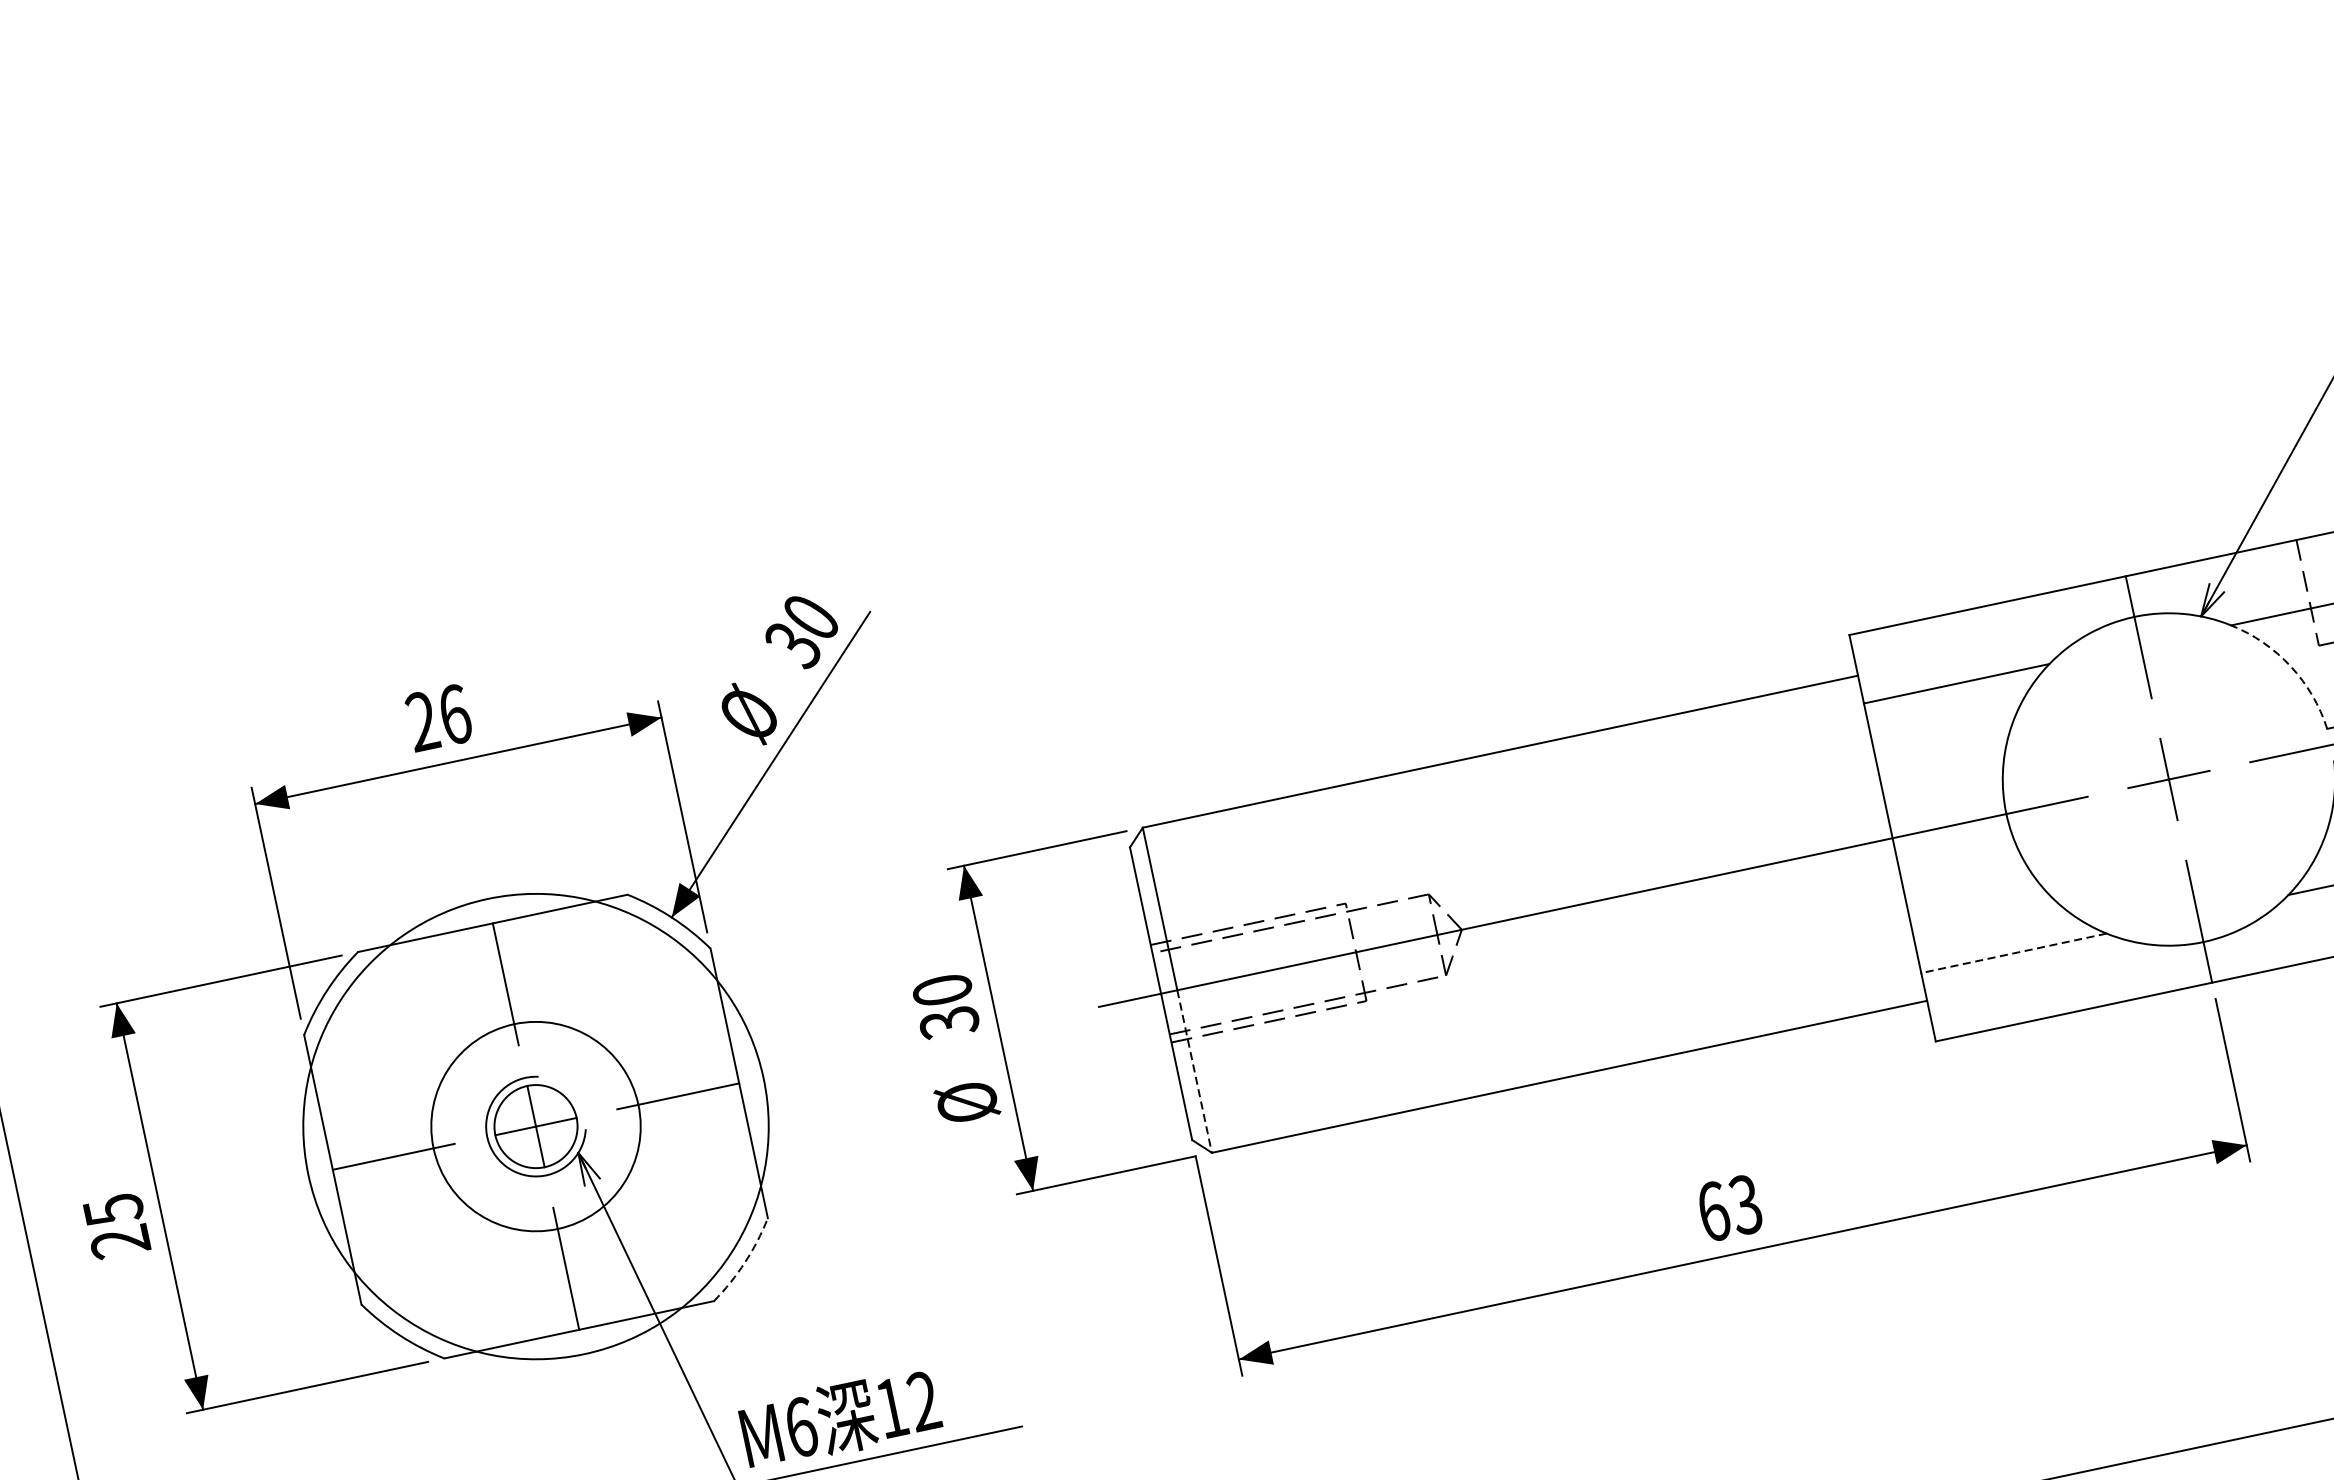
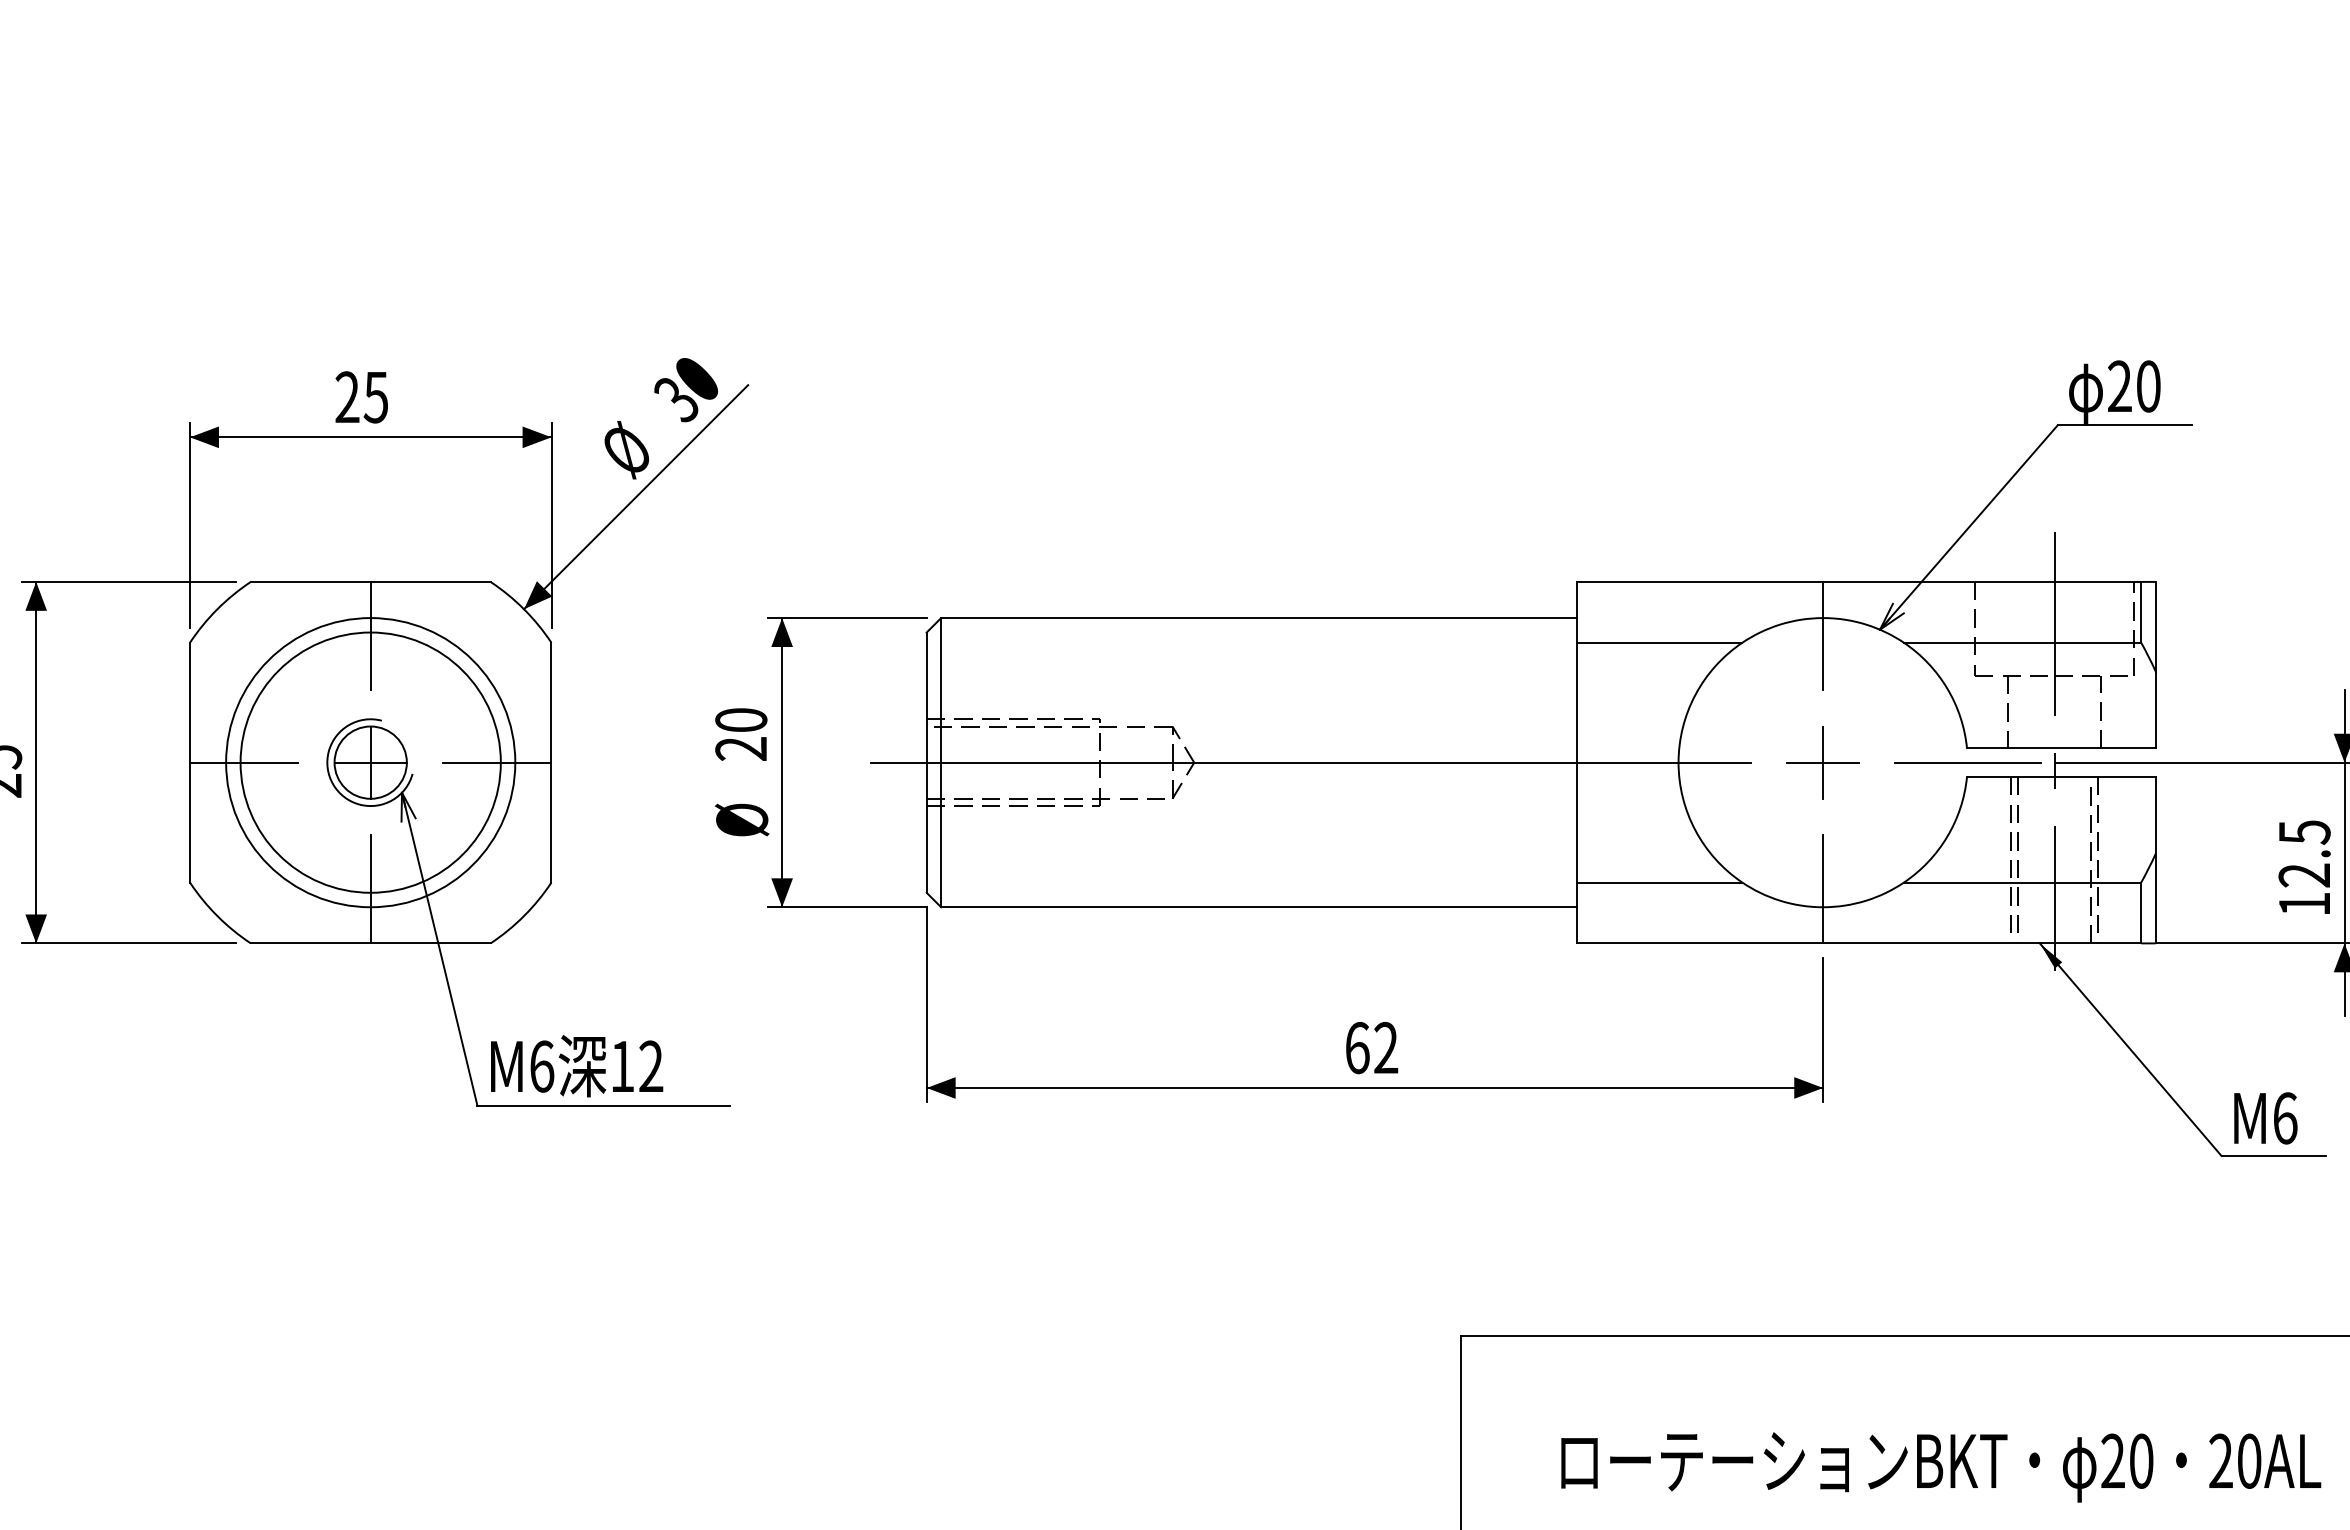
arc: (2291, 666) -> (1947, 688), dashed -> solid
text: (454, 714) -> (375, 397), 26 -> 25
line: (2013, 953) -> (1659, 882), dashed -> solid
text: (949, 1023) -> (741, 749), 30 -> 20
line: (1195, 1072) -> (941, 835), dashed -> solid
circle: (535, 1126) -> (370, 762), size x0.71
circle: (535, 1126) -> (370, 762), size x1.43
text: (1745, 1205) -> (1385, 1048), 63 -> 62
arc: (745, 1262) -> (524, 916), dashed -> solid

